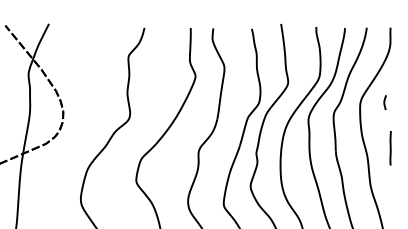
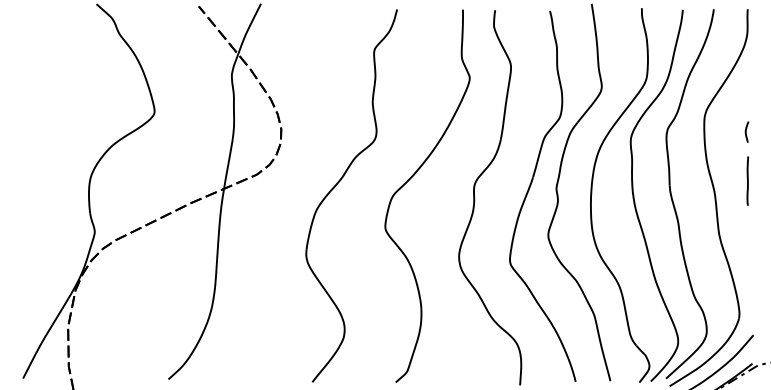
curve: (384, 102) -> (746, 131), moved

